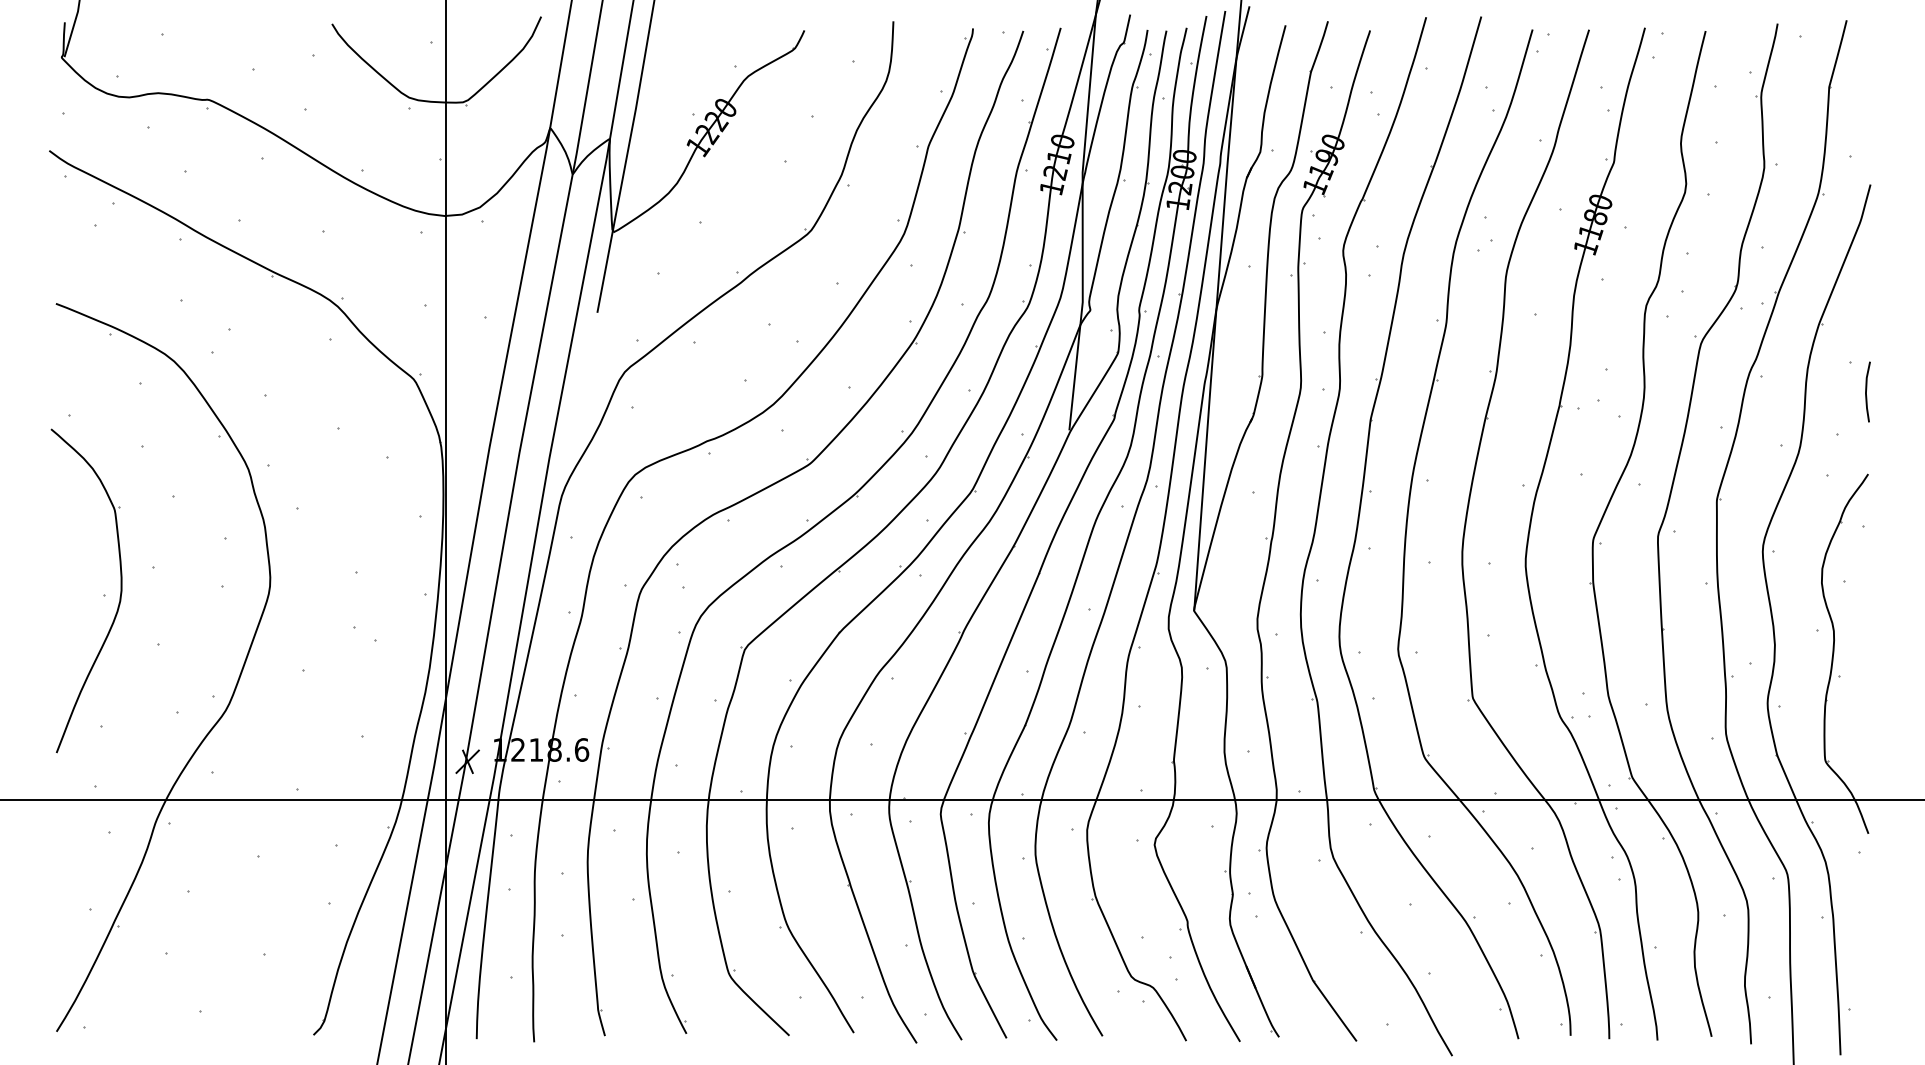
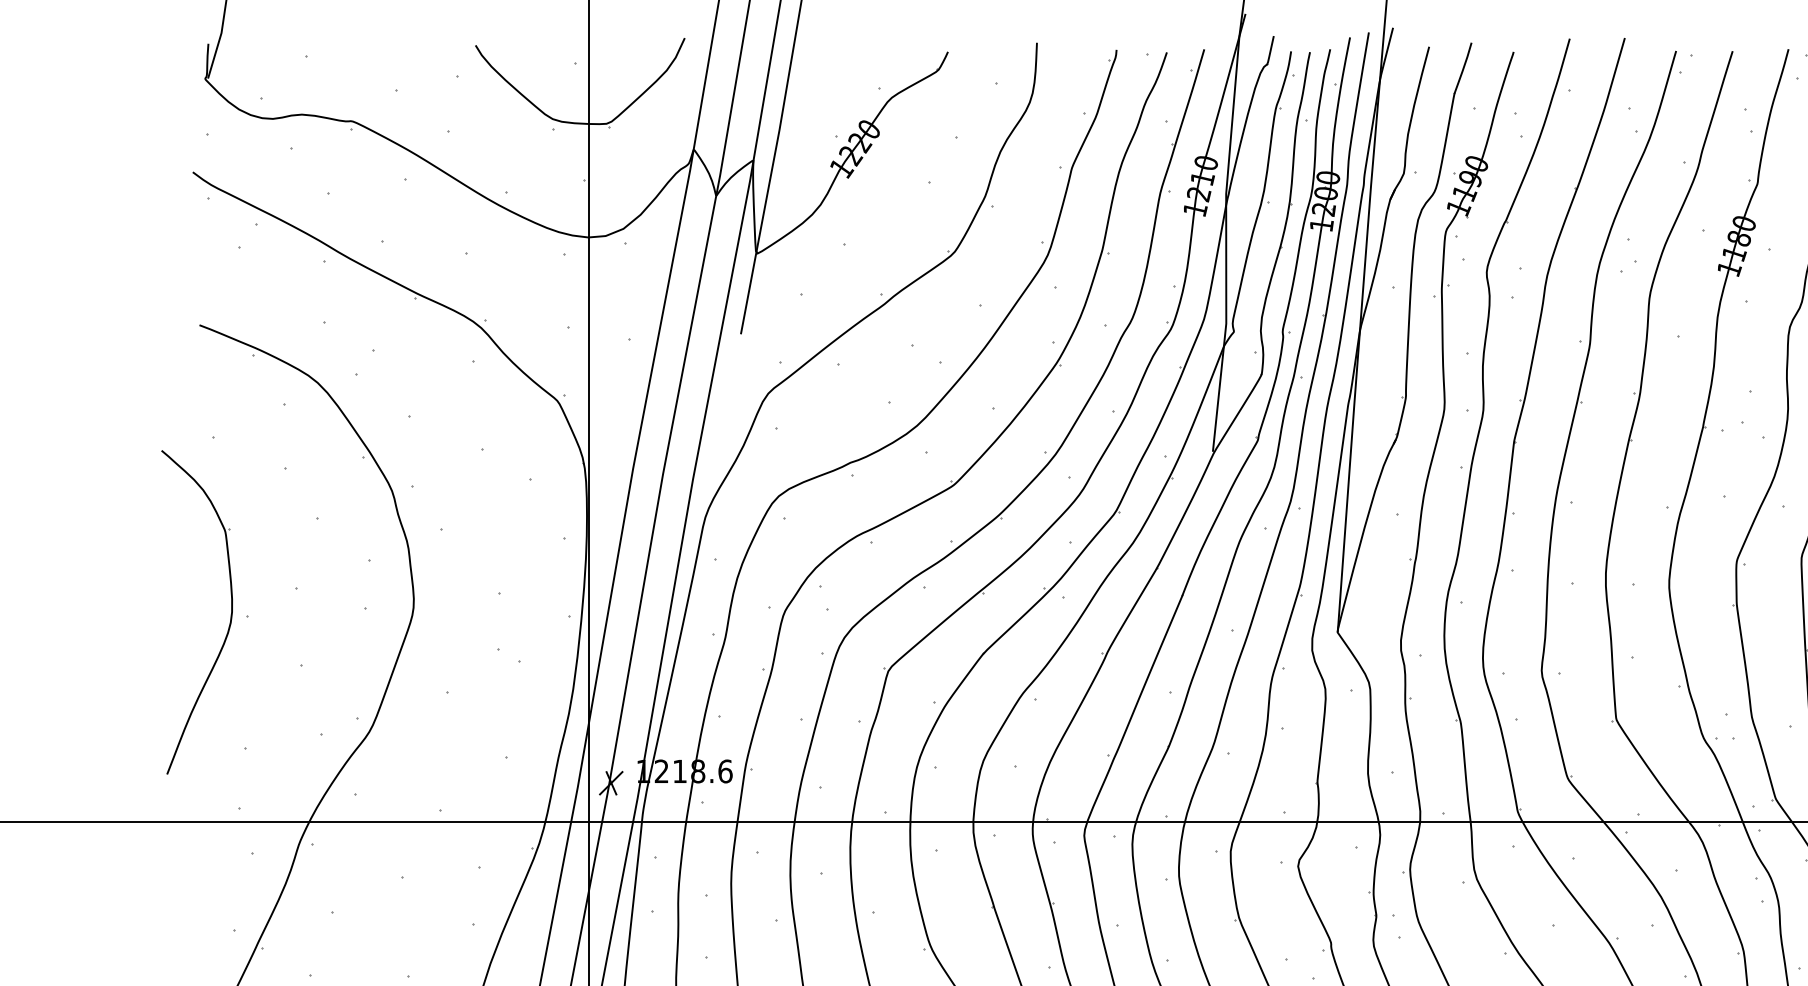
part: (119, 596) -> (230, 617), moved

